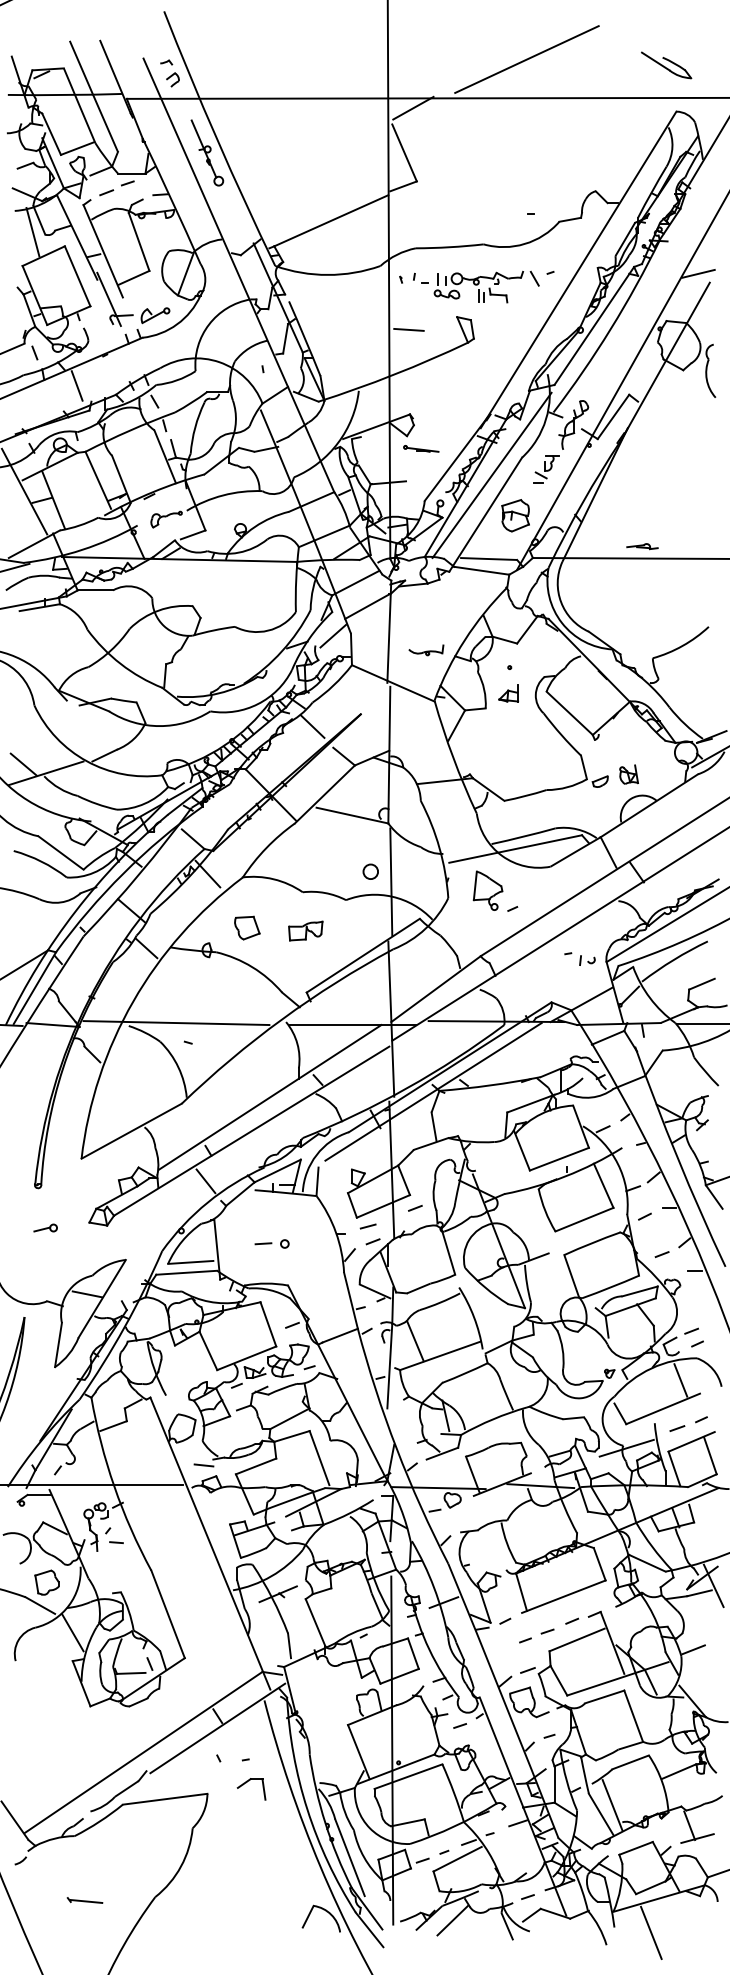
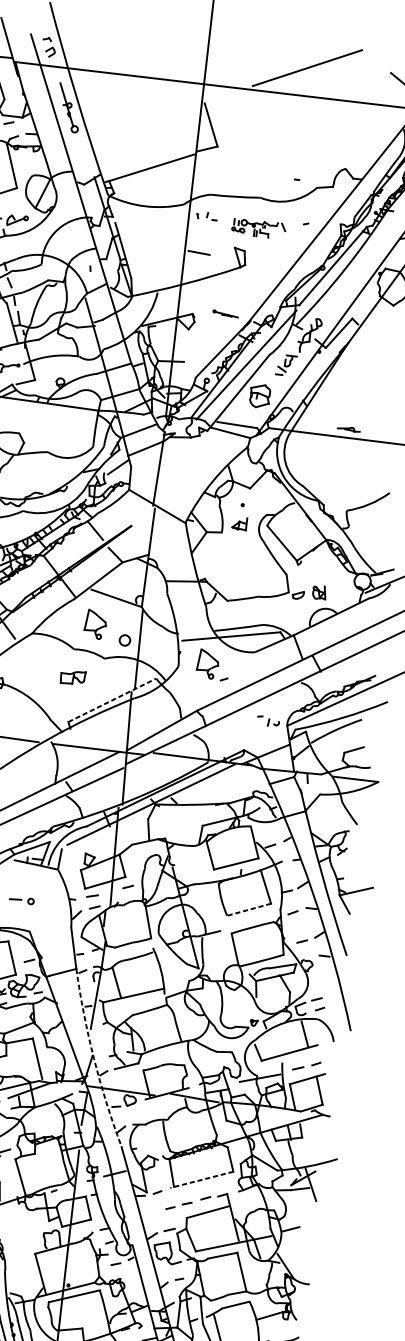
line: (413, 107) -> (221, 92), removed
part: (486, 286) -> (258, 228), size x0.7
part: (421, 448) -> (225, 313), moved
part: (426, 650) -> (184, 485), removed
part: (327, 854) -> (95, 624), added
part: (247, 927) -> (31, 670), removed
line: (363, 955) -> (112, 700), solid -> dashed
line: (584, 1219) -> (249, 909), solid -> dashed
arc: (396, 1448) -> (93, 1058), solid -> dashed
line: (563, 1596) -> (201, 1179), solid -> dashed

